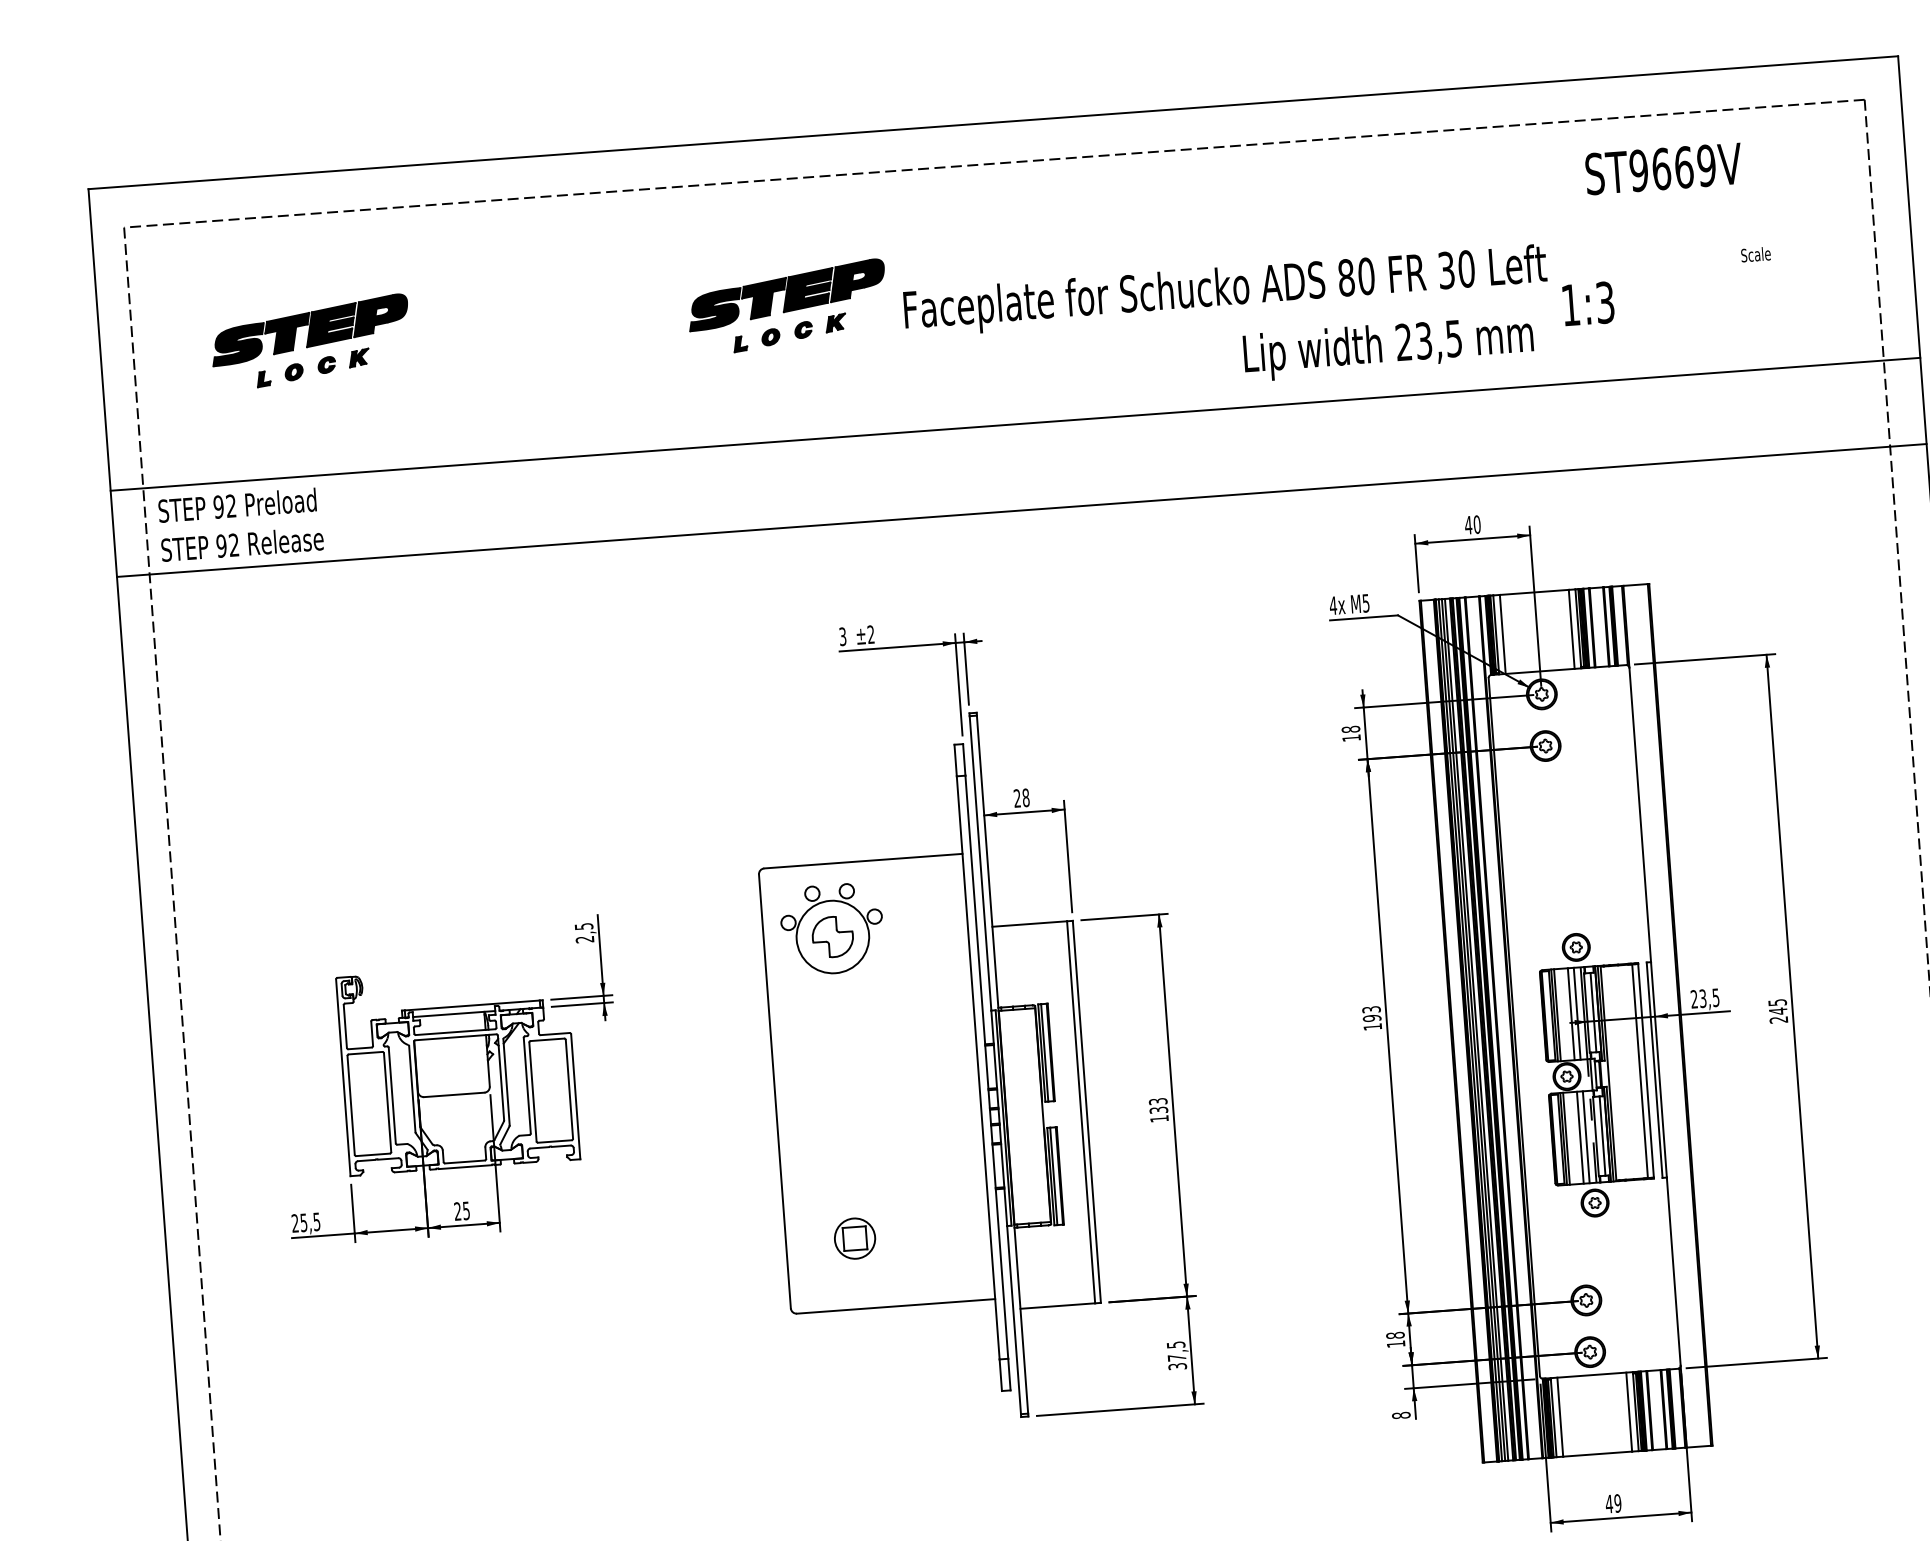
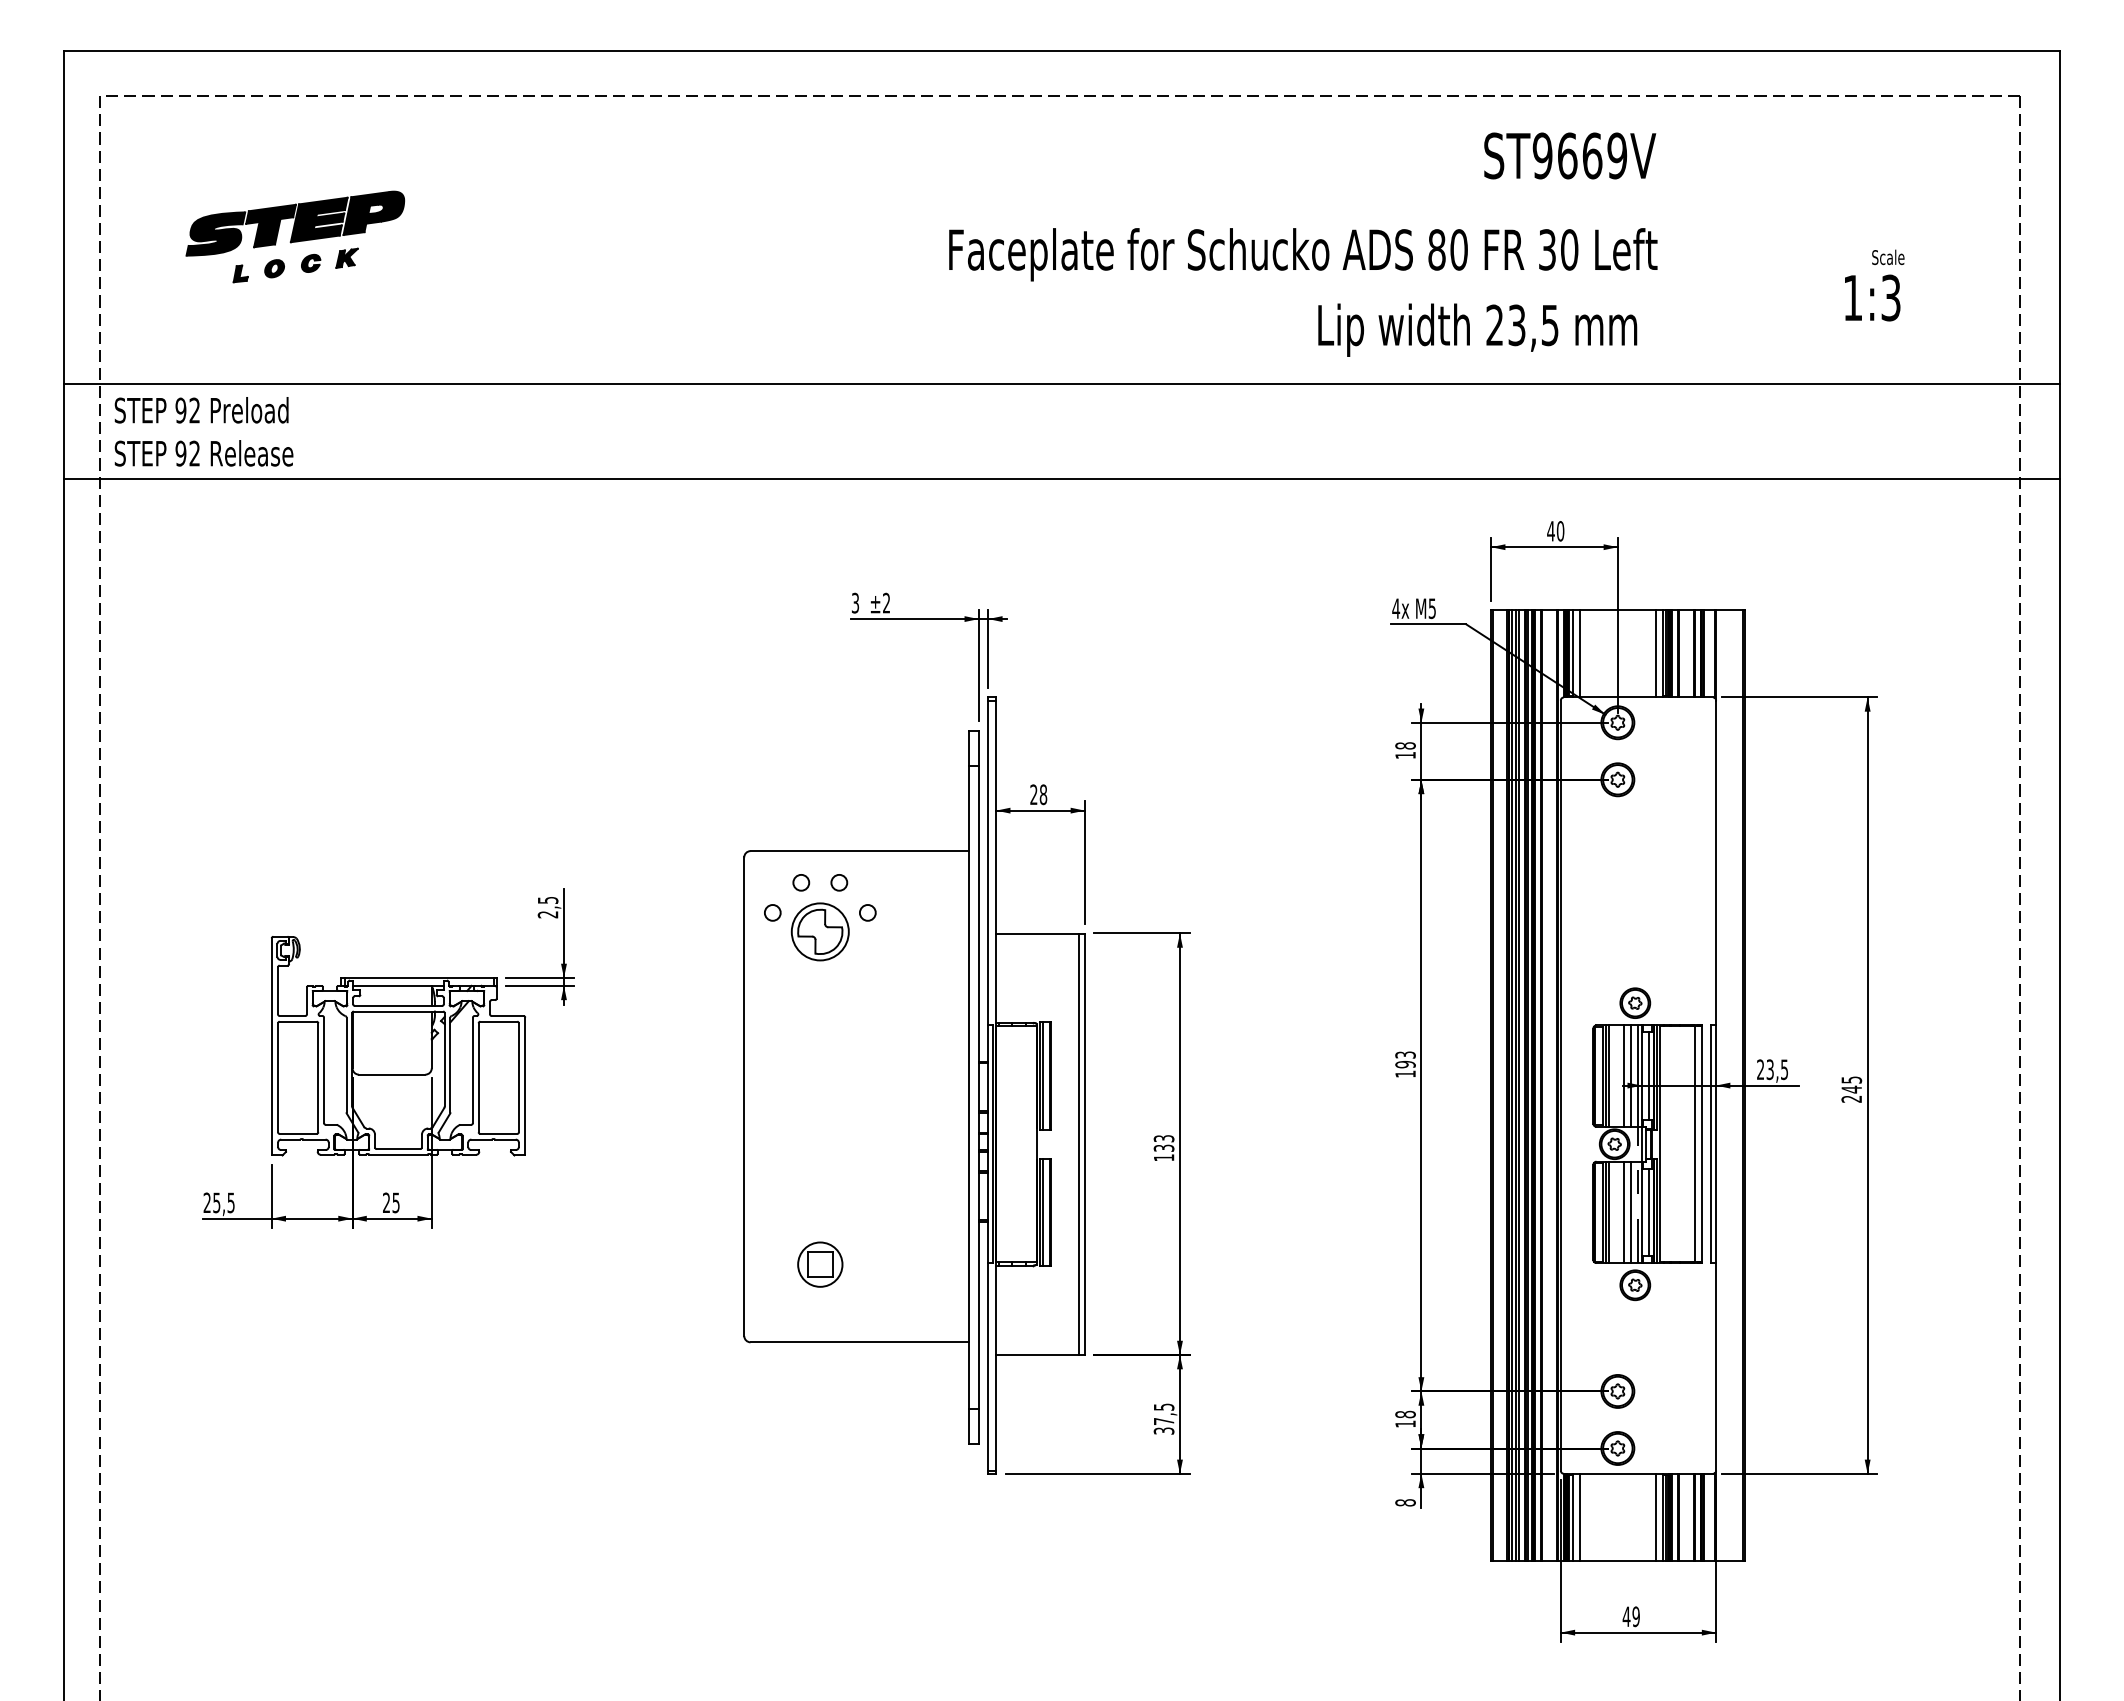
text: (1664, 168) -> (1570, 155), moved
text: (1588, 303) -> (1872, 297), moved
part: (787, 306) -> (821, 236), removed
circle: (832, 936) -> (819, 931), size x0.71

